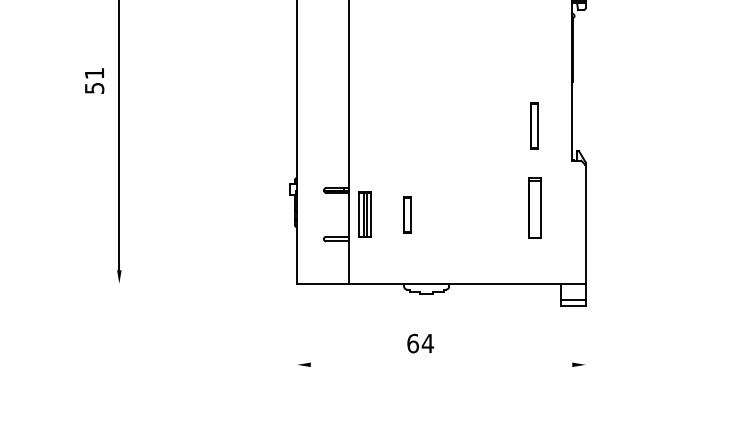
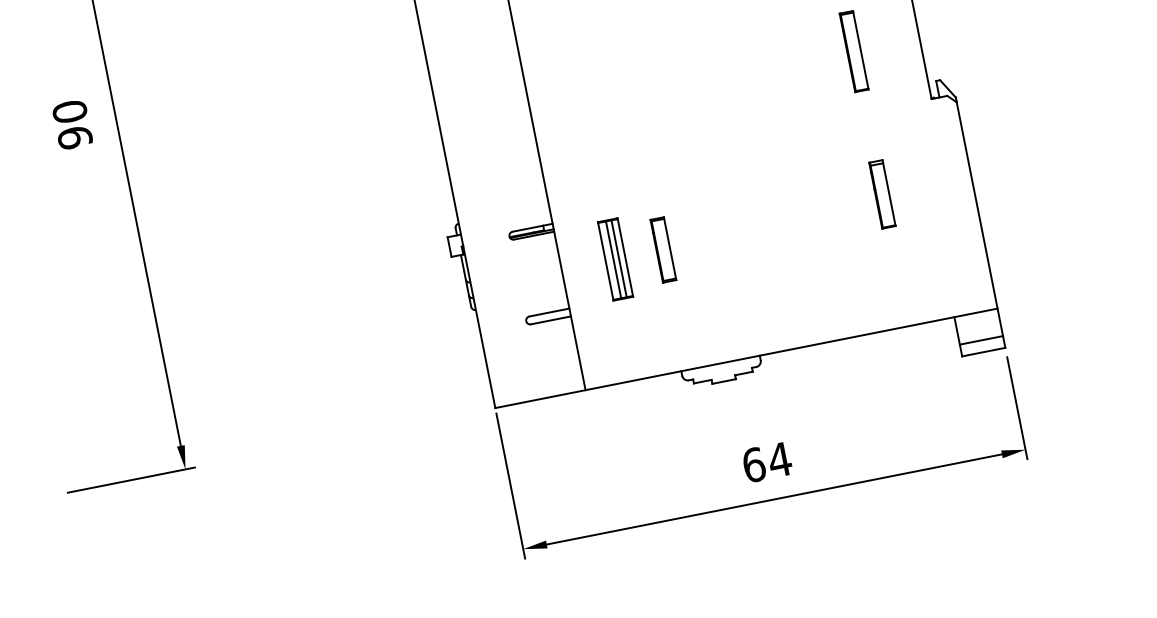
text: (94, 80) -> (72, 124), 51 -> 90
part: (534, 207) -> (881, 193), size x0.62
part: (364, 214) -> (614, 259), moved
line: (87, 283) -> (129, 479), added
line: (297, 328) -> (511, 485), added
line: (585, 340) -> (1016, 407), added
text: (420, 343) -> (766, 462), moved
line: (441, 364) -> (774, 498), added

